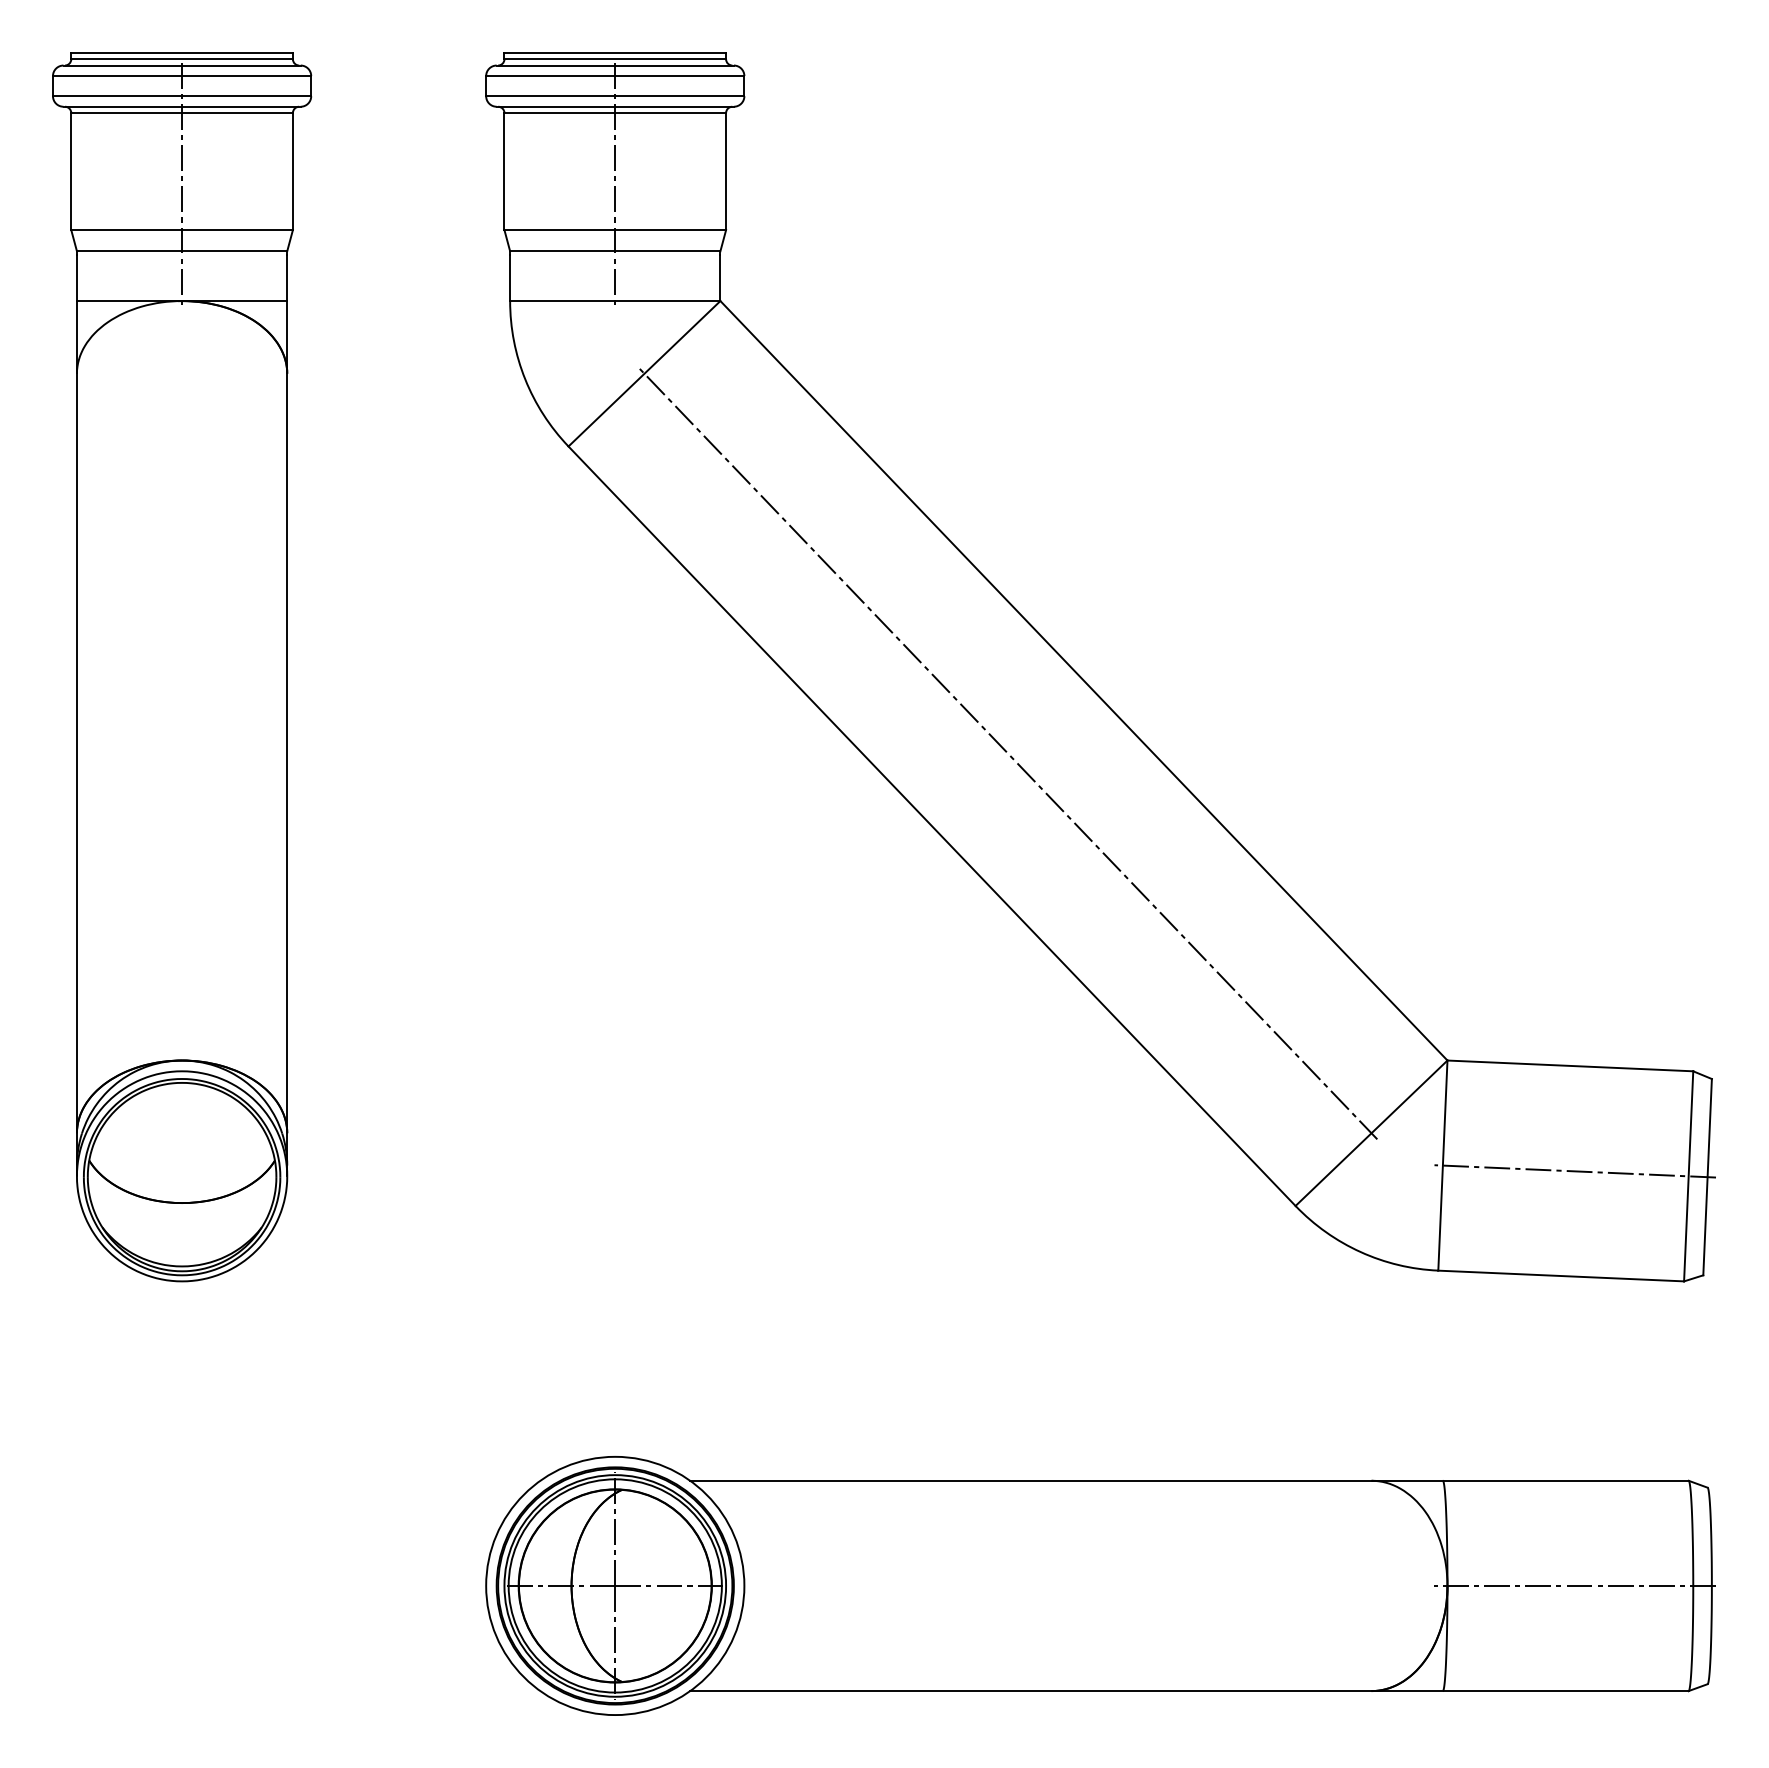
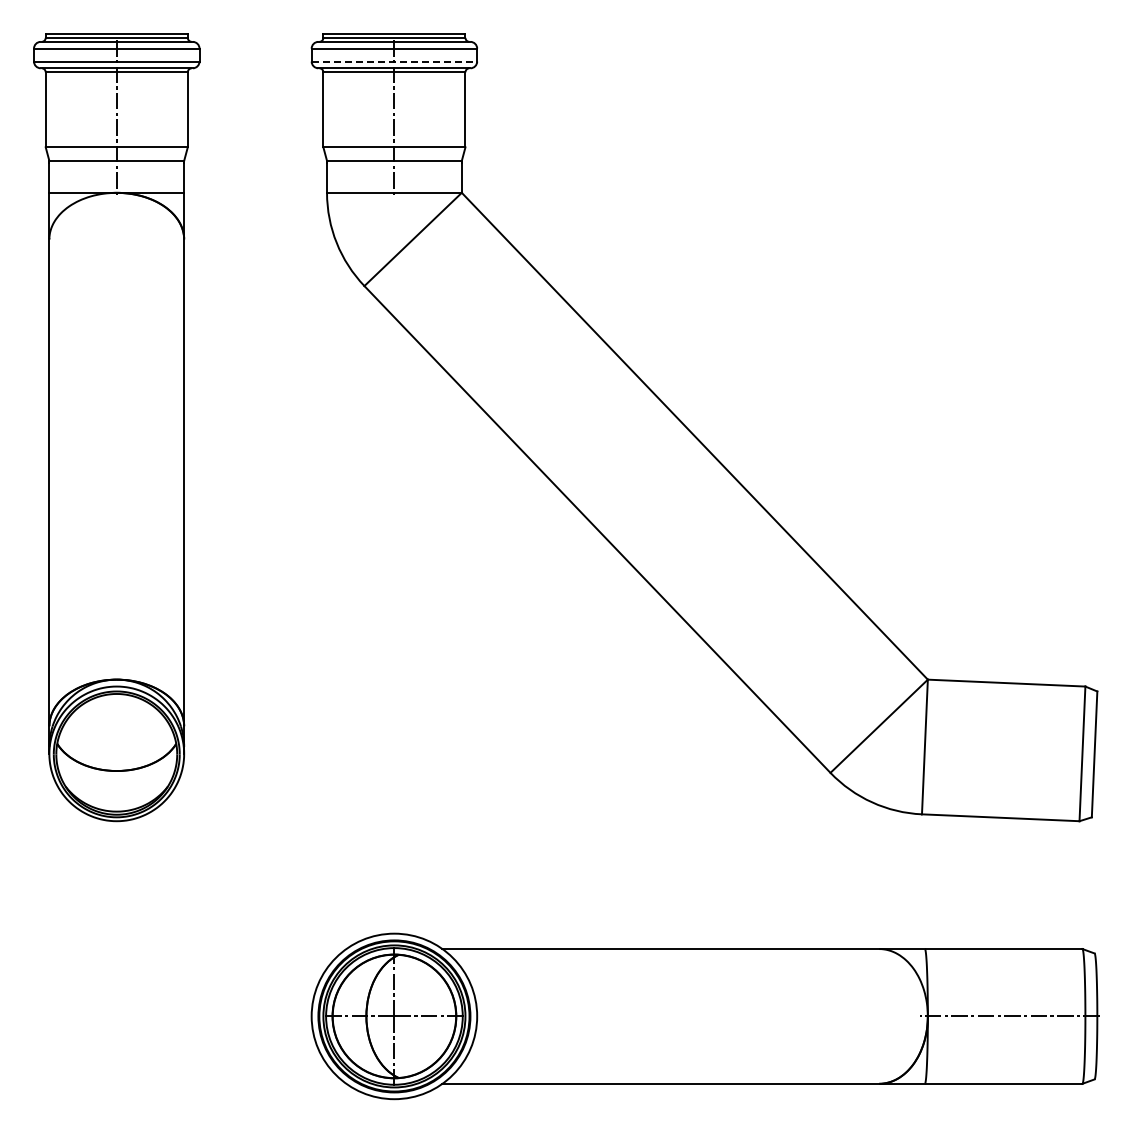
line: (615, 96) -> (394, 61), solid -> dashed
line: (1006, 752) -> (645, 482), removed
line: (1574, 1171) -> (1009, 750), removed

